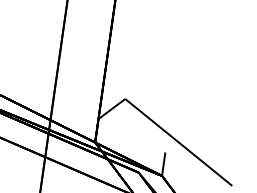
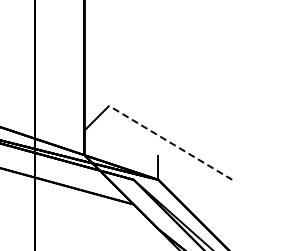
line: (178, 142) -> (170, 142), solid -> dashed

